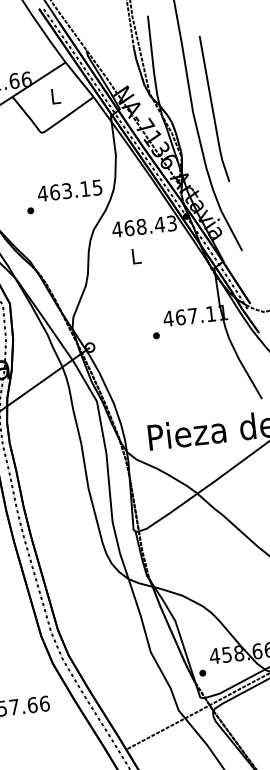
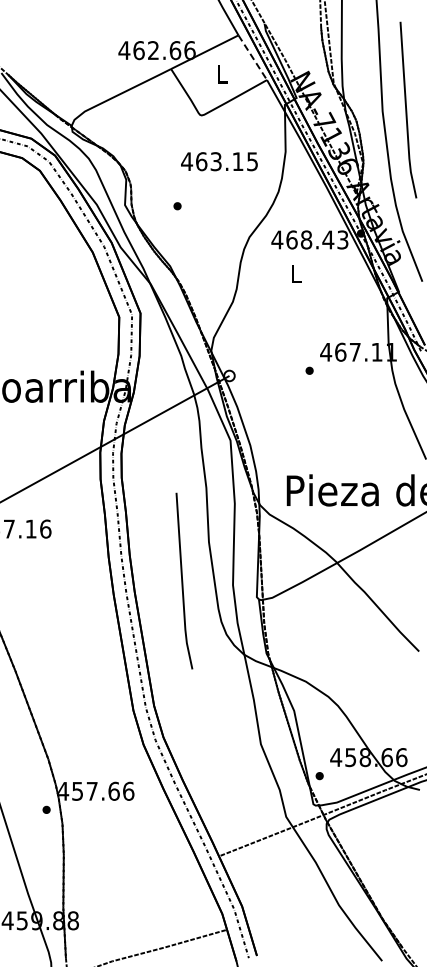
line: (79, 79) -> (252, 57), solid -> dashed
text: (69, 190) -> (219, 161), moved
line: (70, 522) -> (183, 580), added

